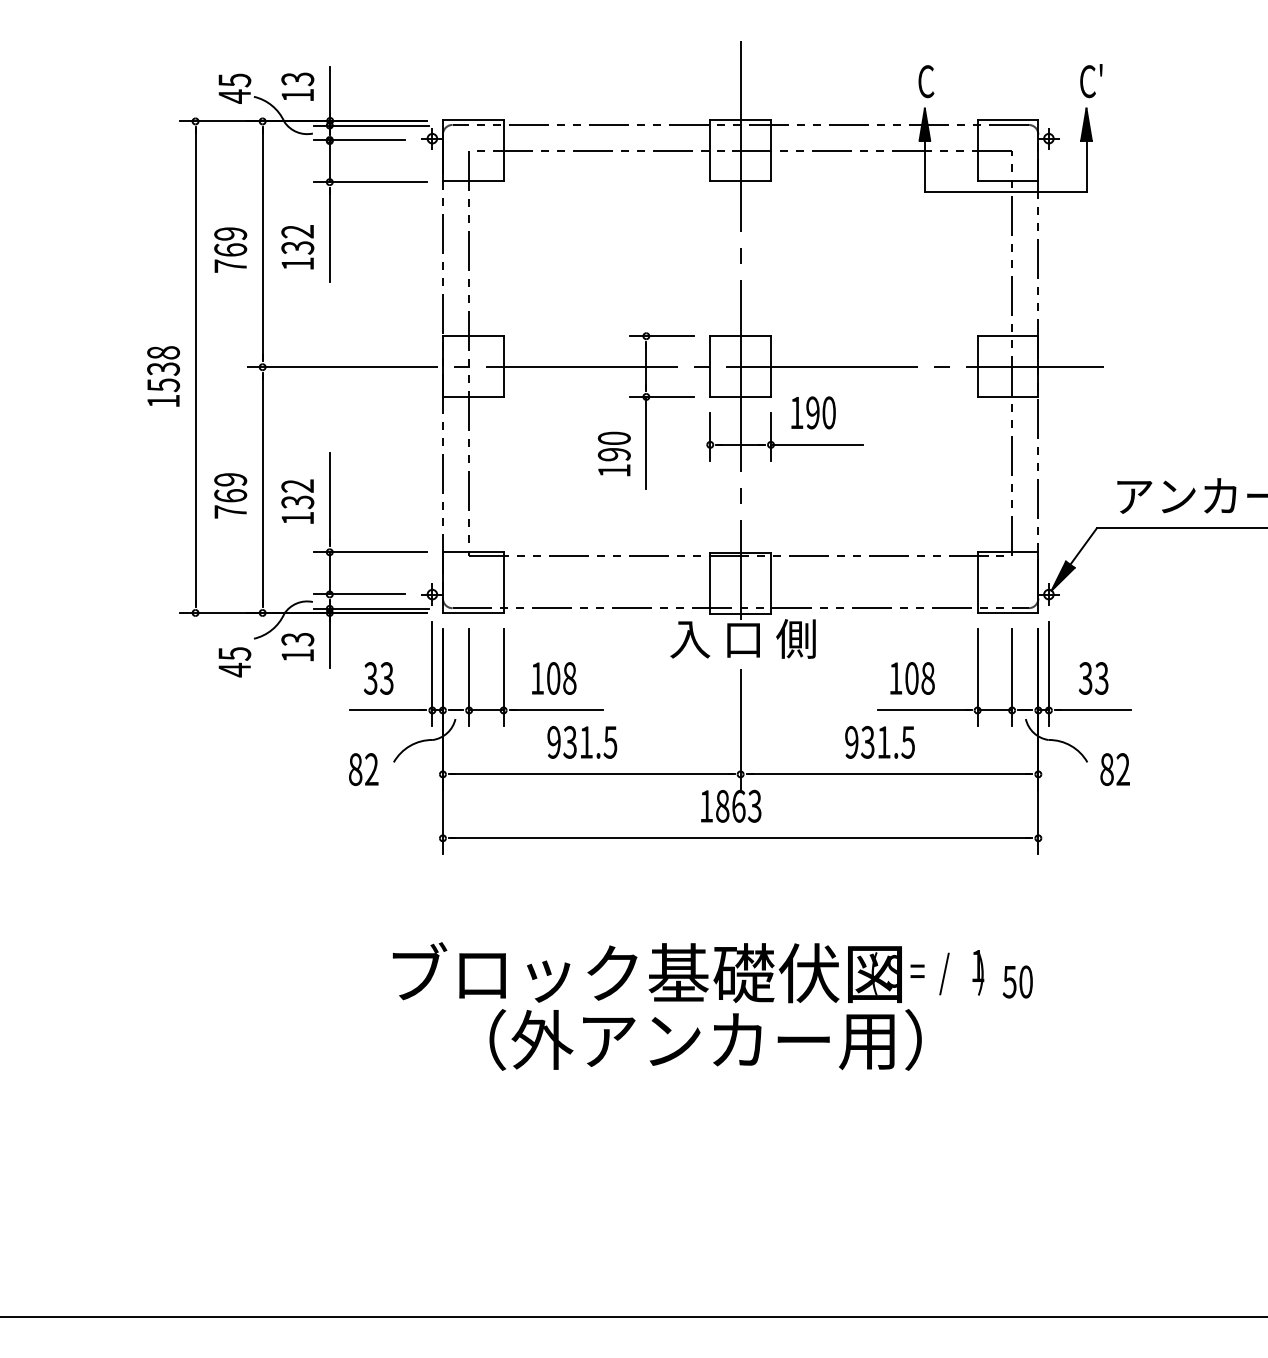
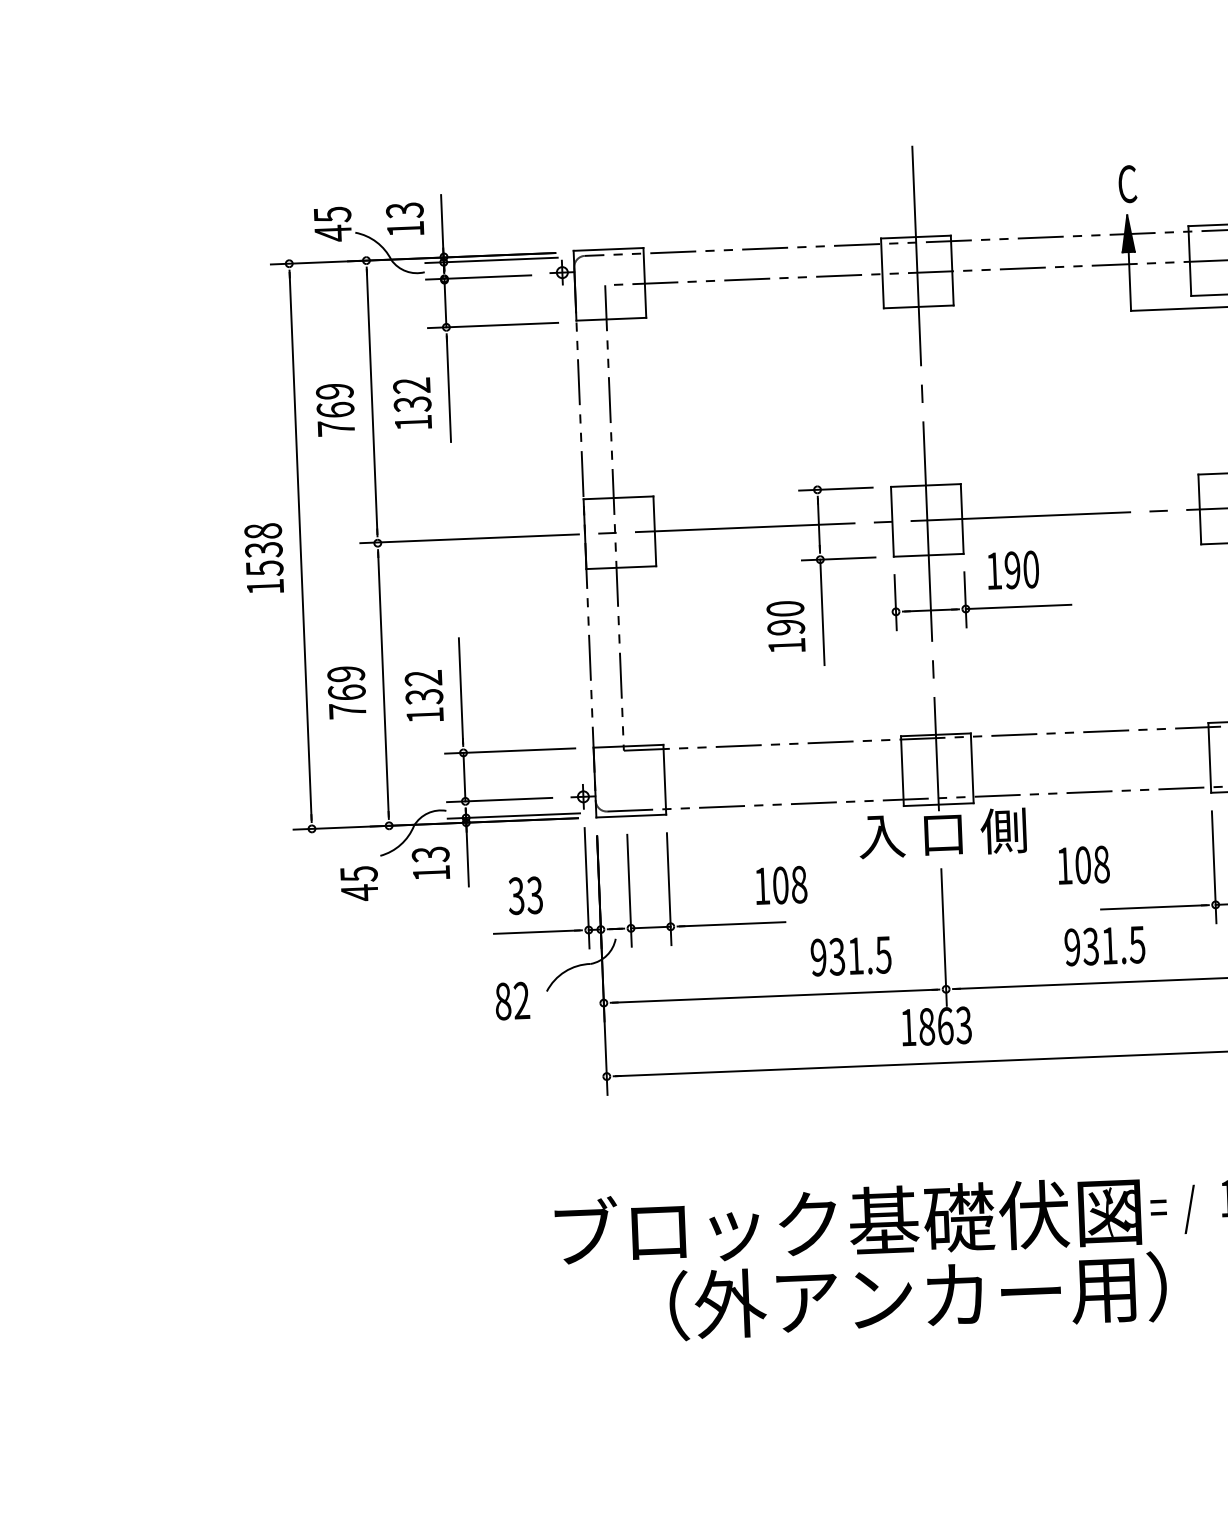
text: (554, 678) -> (781, 885), moved
text: (912, 678) -> (1083, 865), moved
text: (582, 742) -> (851, 956), moved

